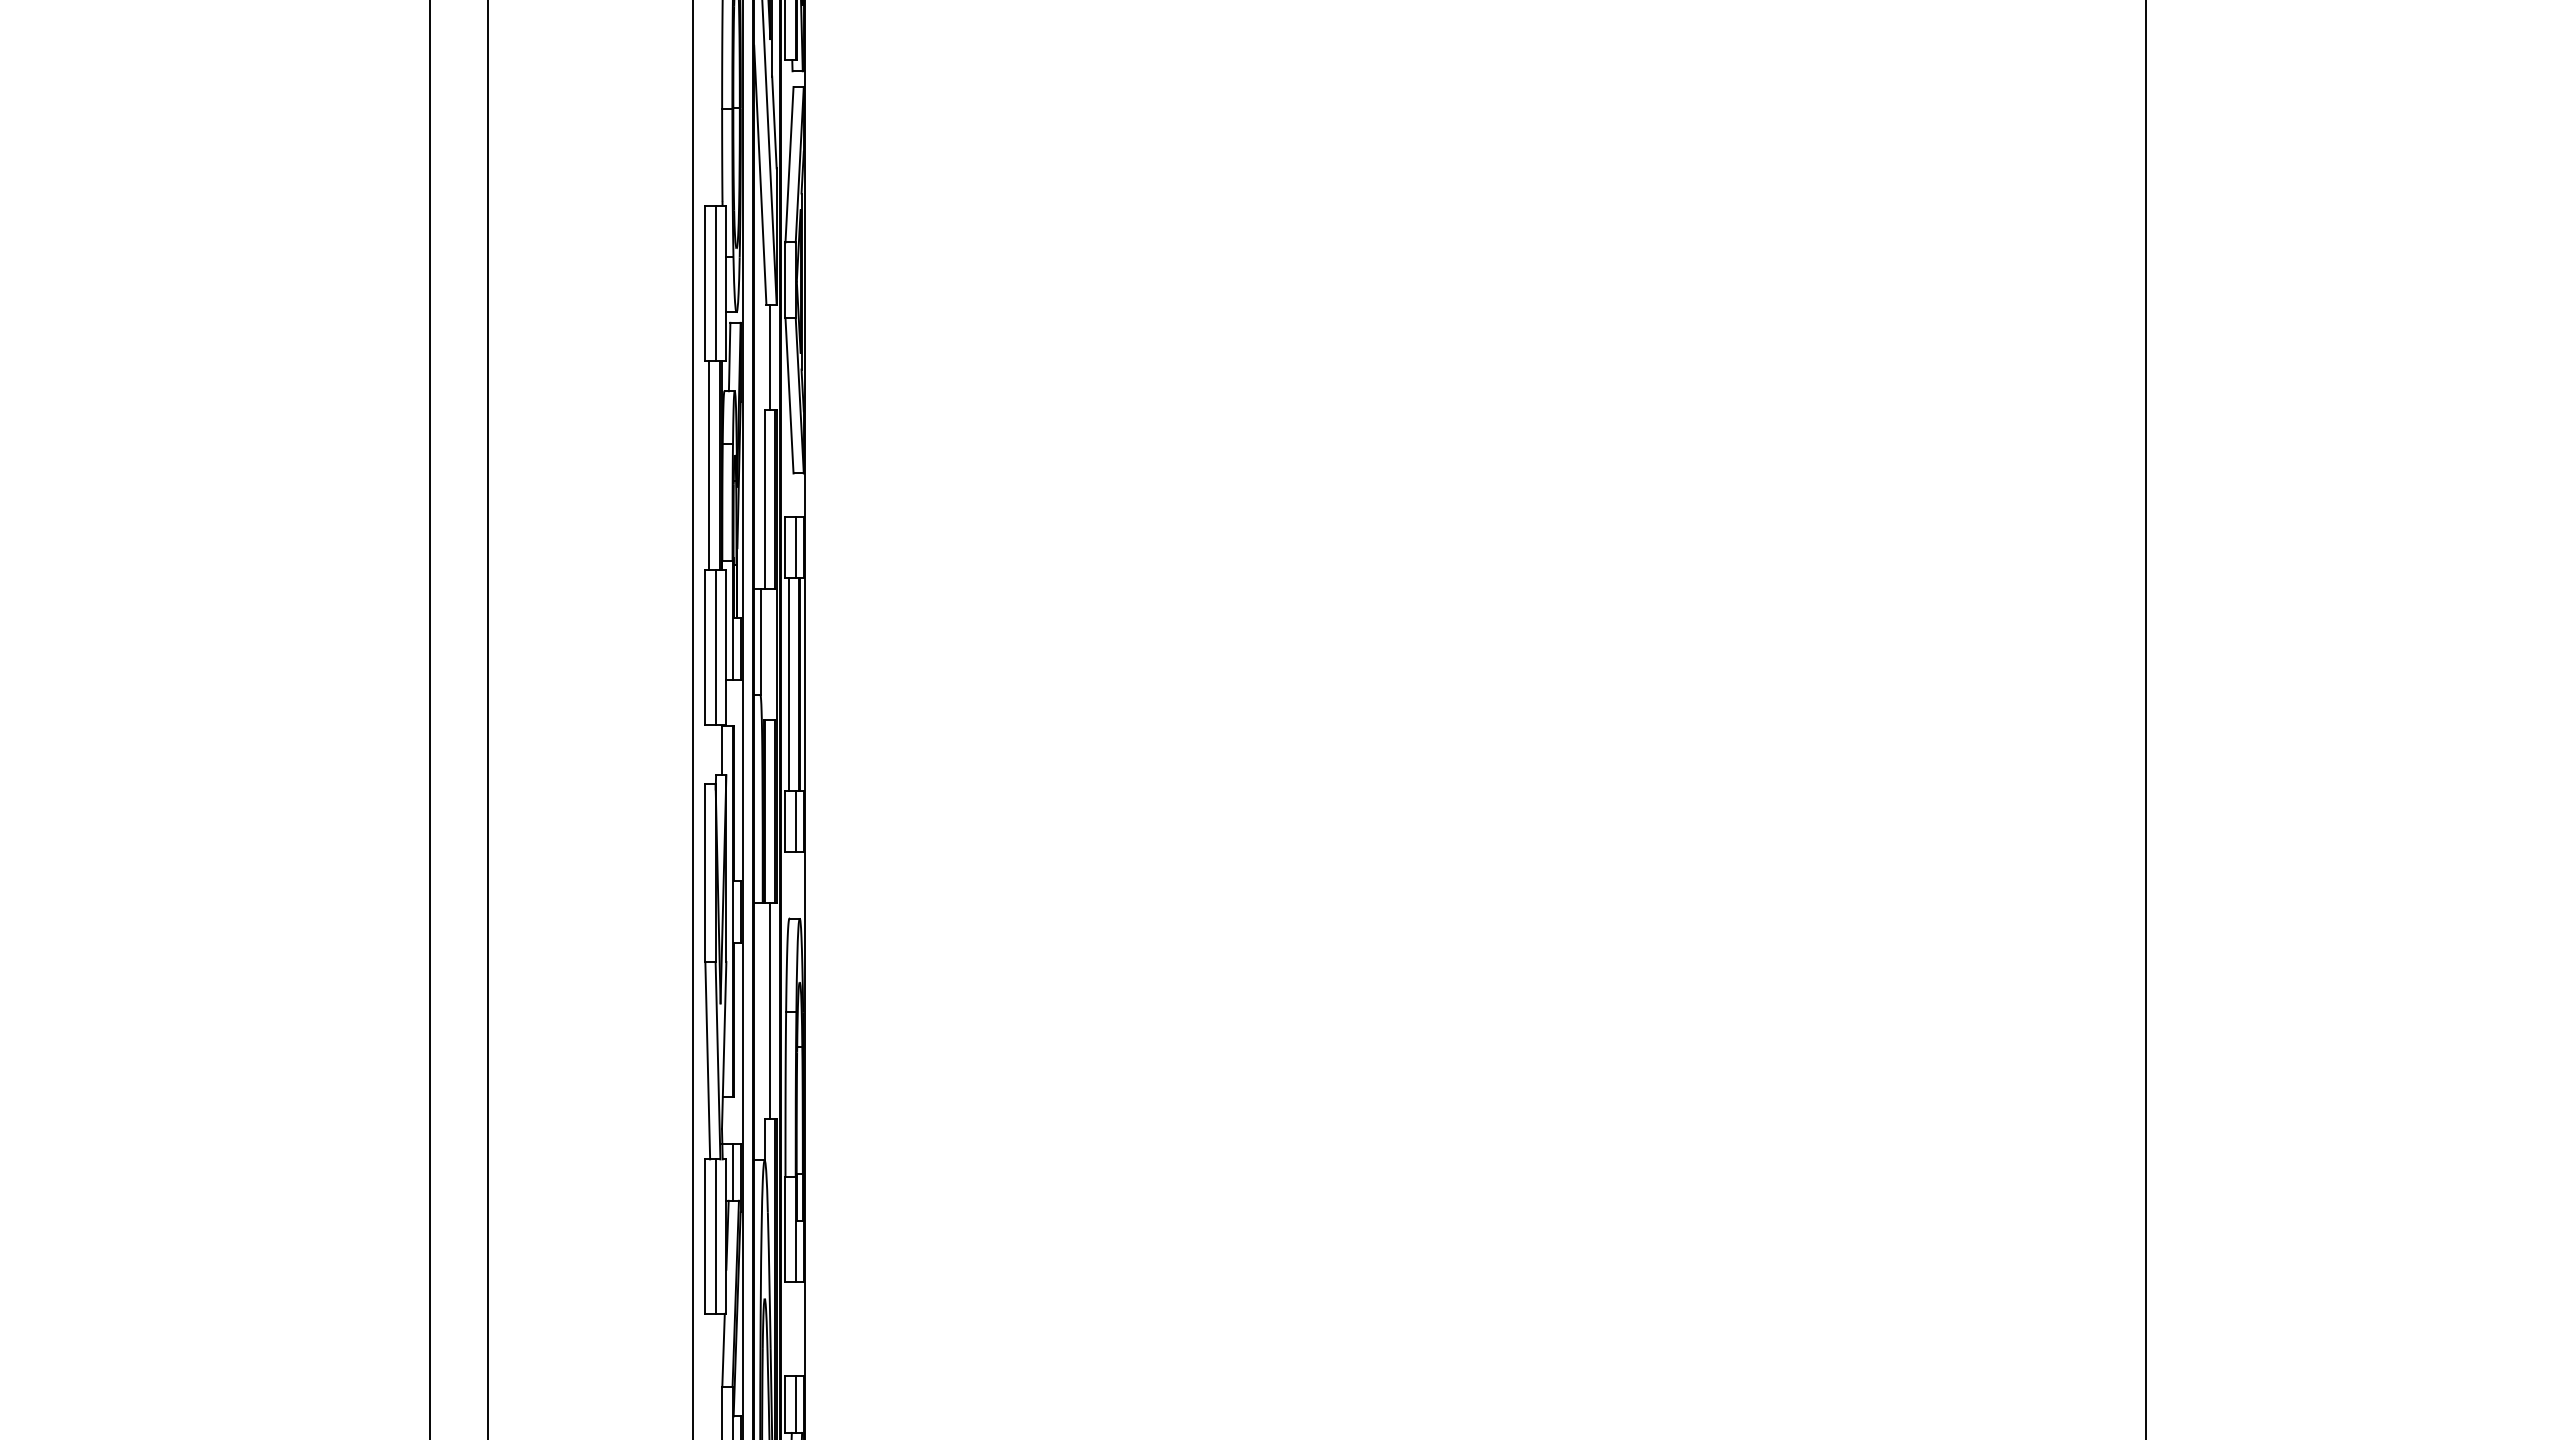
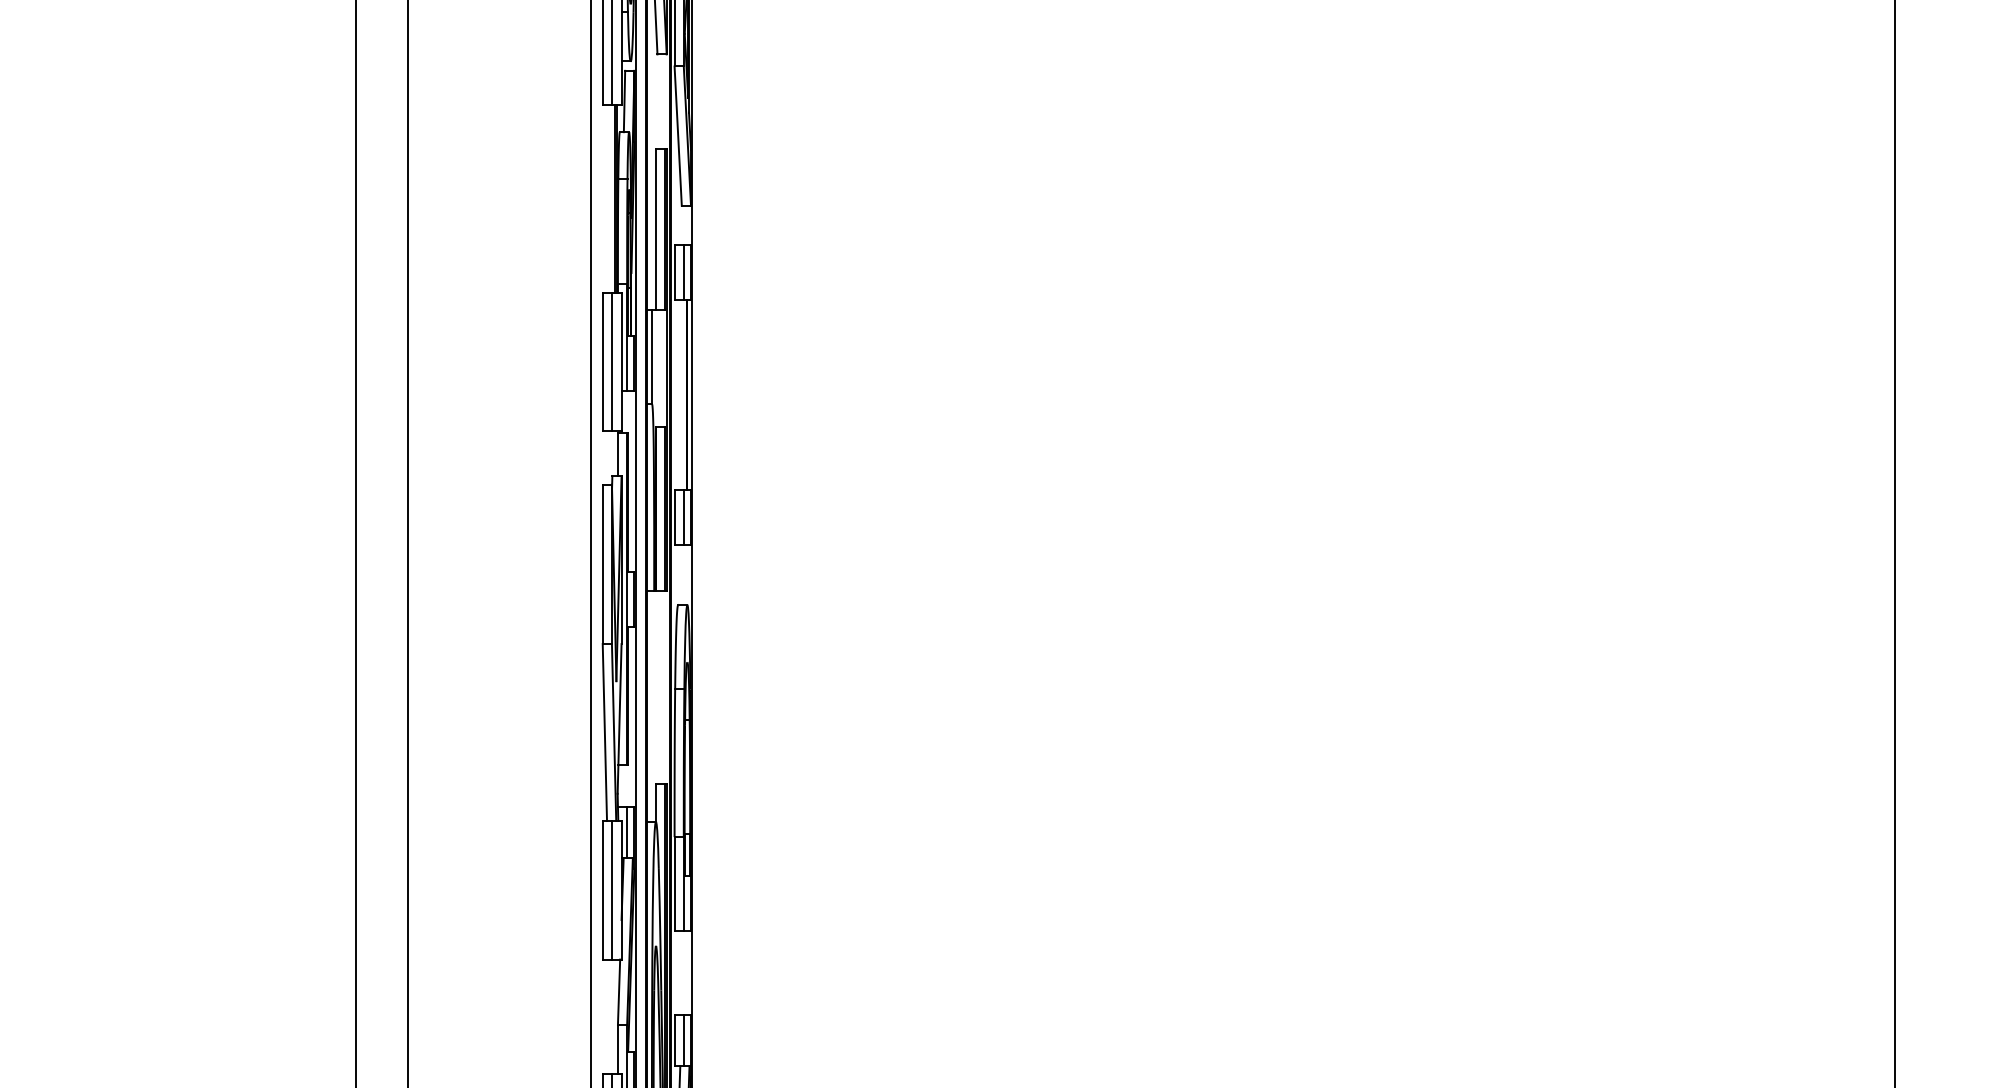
line: (770, 356) -> (661, 101), removed
line: (709, 465) -> (606, 198), removed
line: (788, 684) -> (677, 395), removed
line: (770, 1010) -> (661, 687), removed

